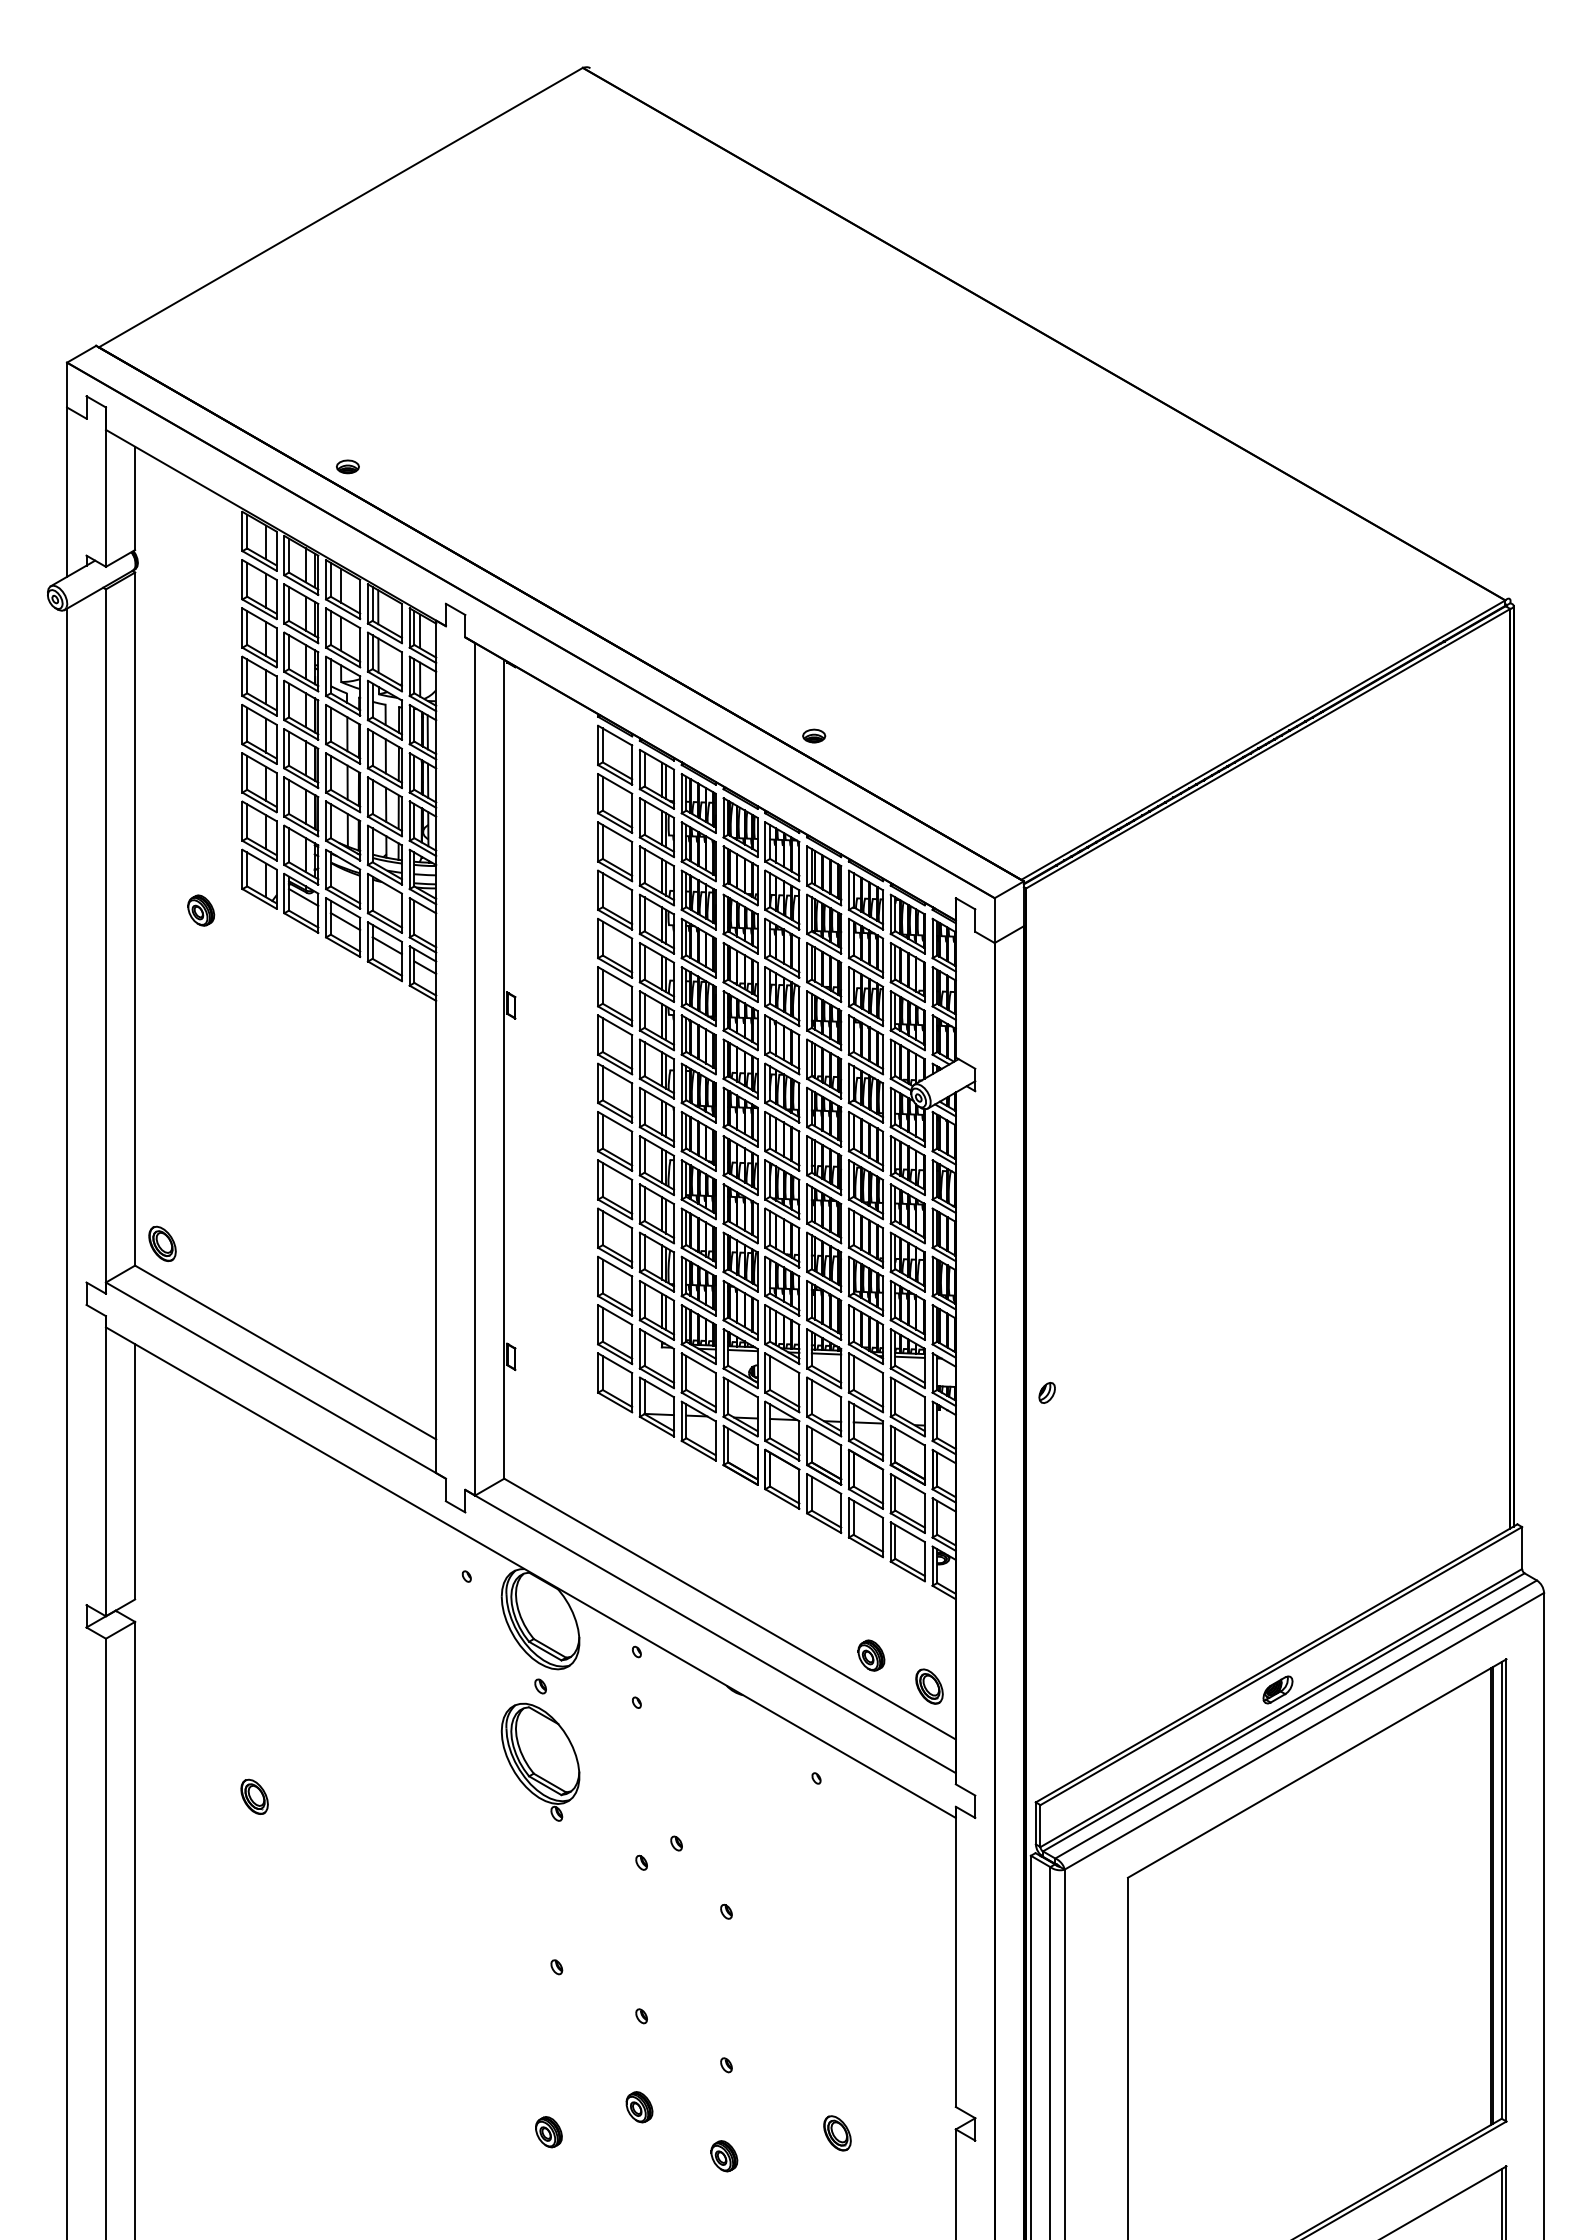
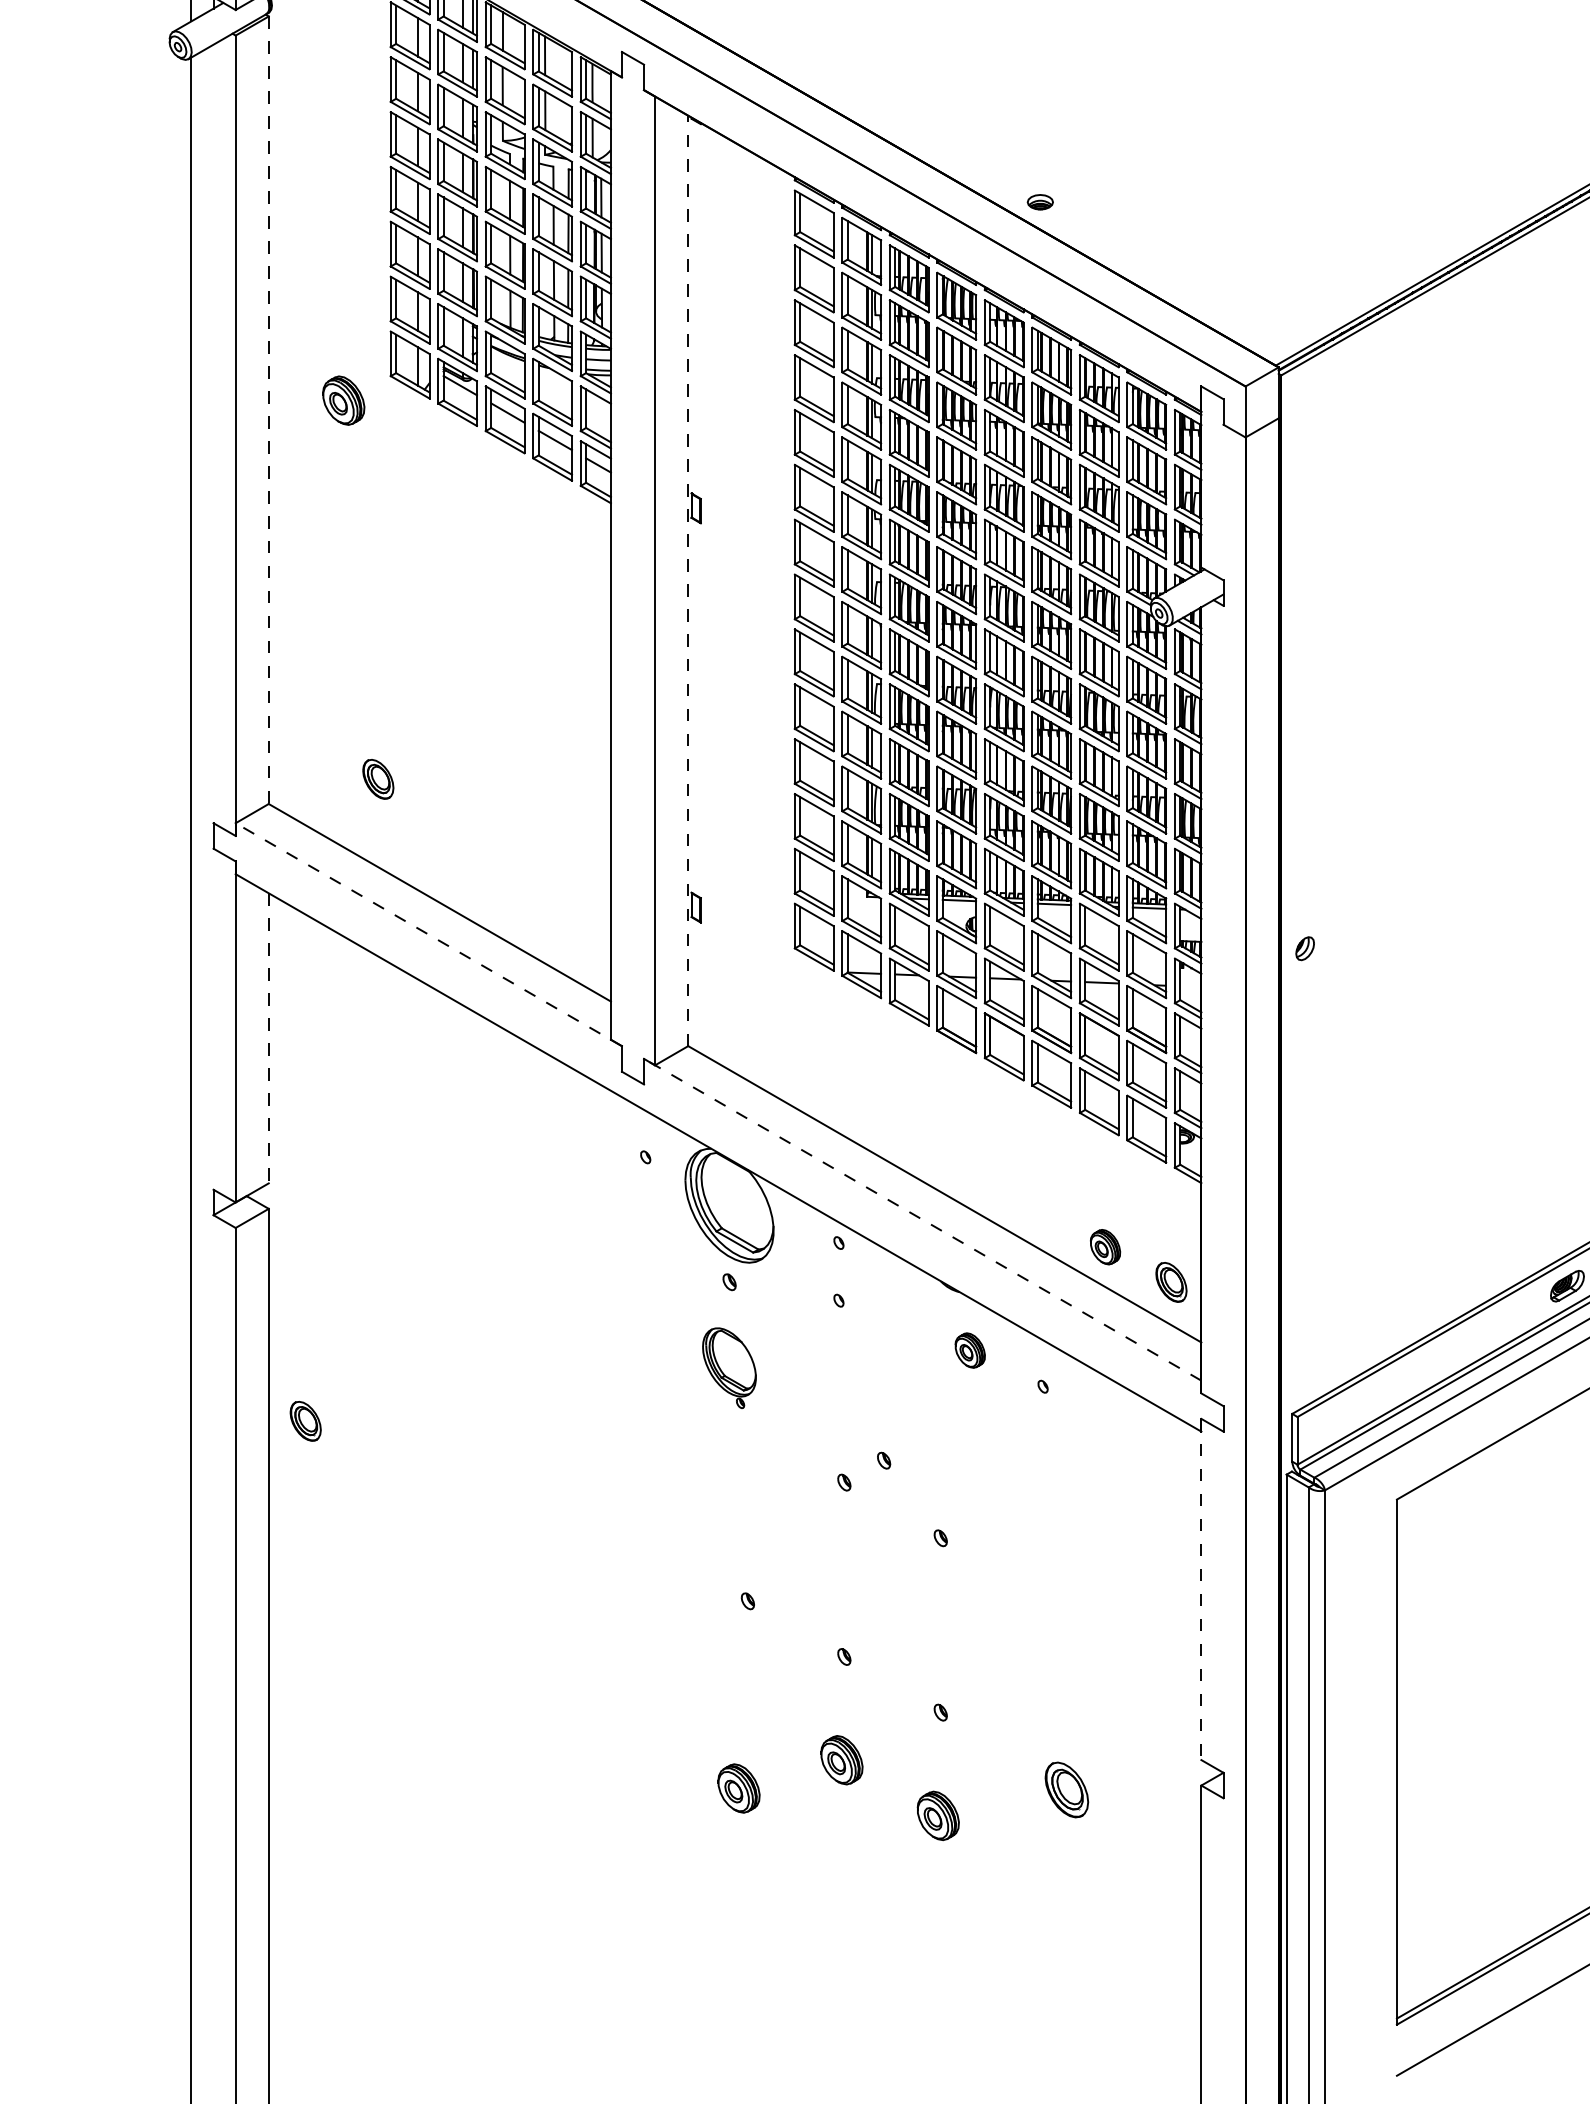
part: (201, 910) -> (344, 400), size x1.4
line: (135, 919) -> (269, 410), solid -> dashed
line: (504, 1068) -> (688, 580), solid -> dashed
part: (162, 1243) -> (378, 778), moved
line: (275, 1380) -> (428, 934), solid -> dashed
line: (135, 1471) -> (269, 1037), solid -> dashed
line: (710, 1631) -> (922, 1219), solid -> dashed
part: (752, 1746) -> (970, 1350), added
part: (540, 1761) -> (729, 1367), size x0.6
part: (254, 1796) -> (305, 1420), moved
line: (955, 1957) -> (1200, 1590), solid -> dashed
part: (639, 2107) -> (841, 1760), size x1.4
part: (548, 2132) -> (738, 1789), size x1.4
part: (837, 2133) -> (1066, 1790), size x1.4
part: (724, 2156) -> (938, 1816), size x1.4

